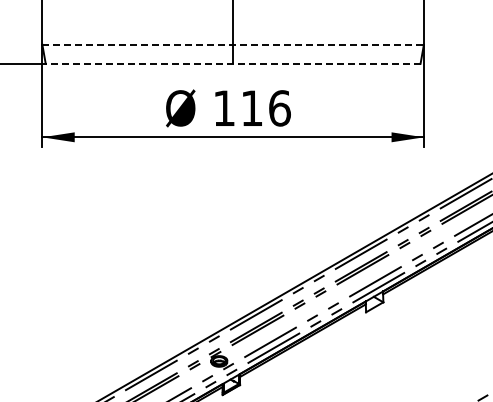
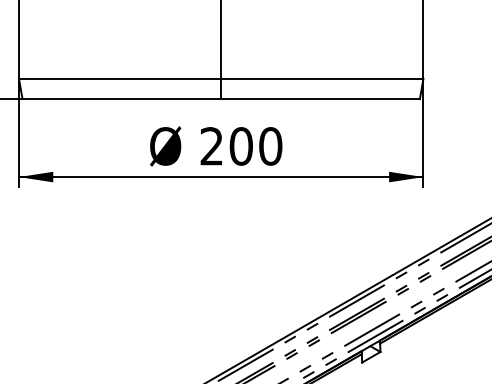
line: (233, 44) -> (221, 78), dashed -> solid
line: (232, 63) -> (220, 98), dashed -> solid
text: (251, 108) -> (240, 146), 116 -> 200

